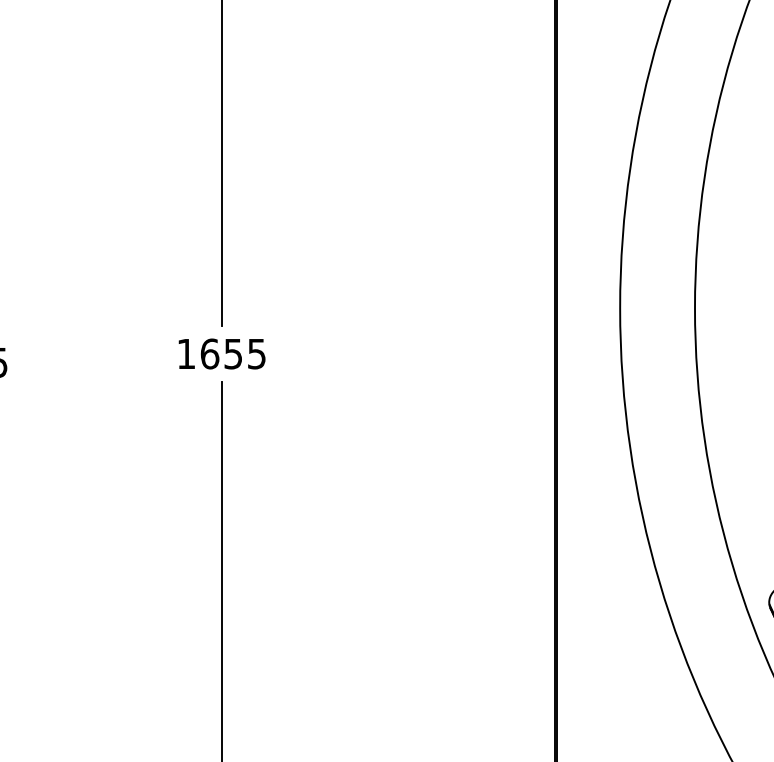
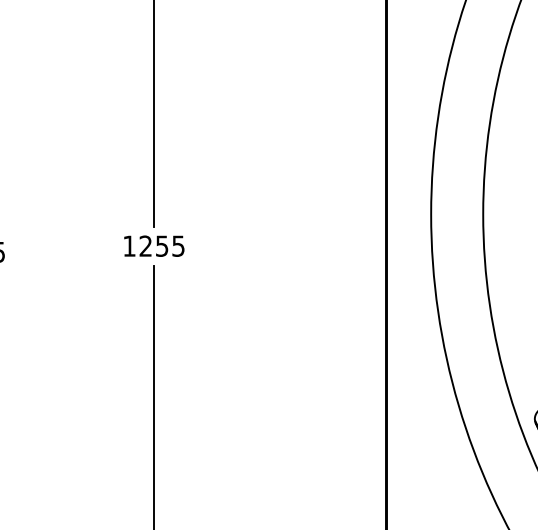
text: (209, 352) -> (145, 245), 1655 -> 1255

